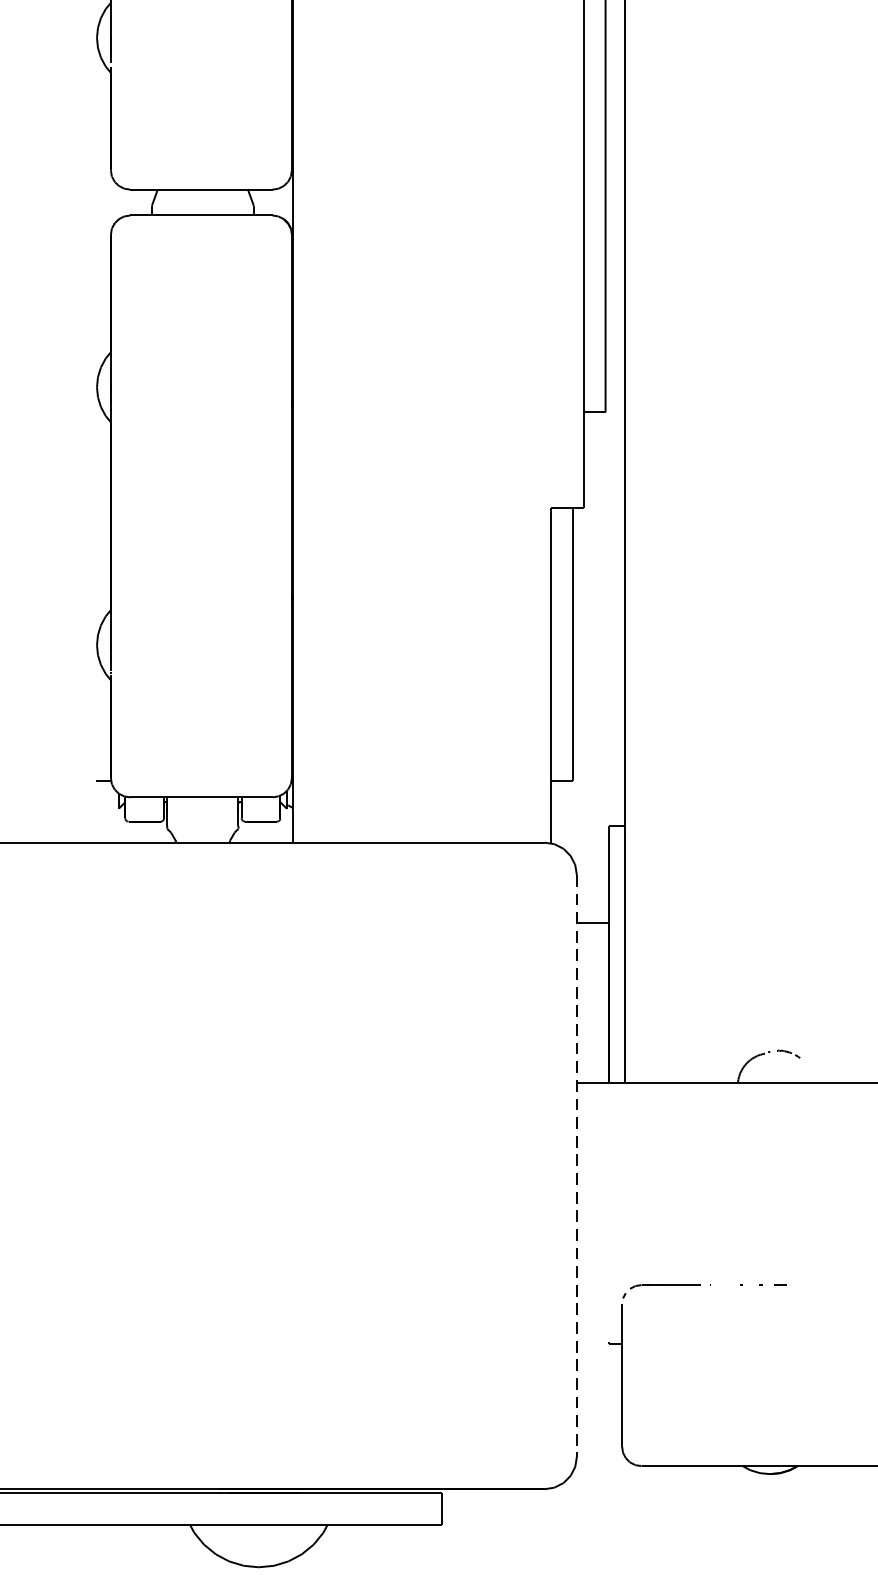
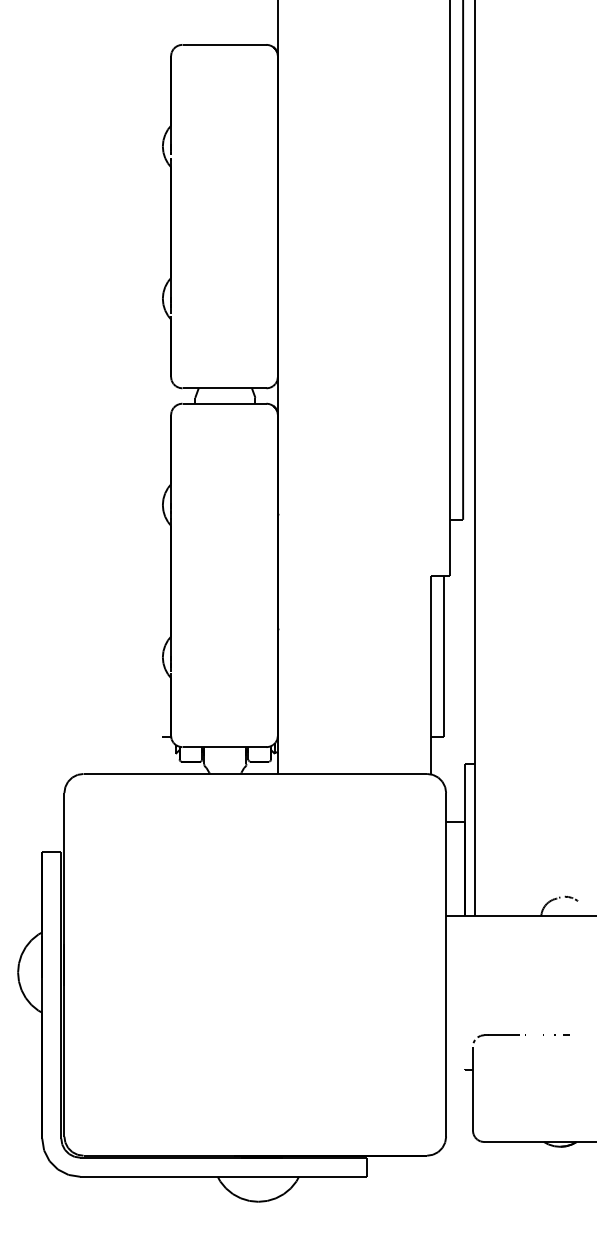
line: (577, 1165) -> (446, 964), dashed -> solid

